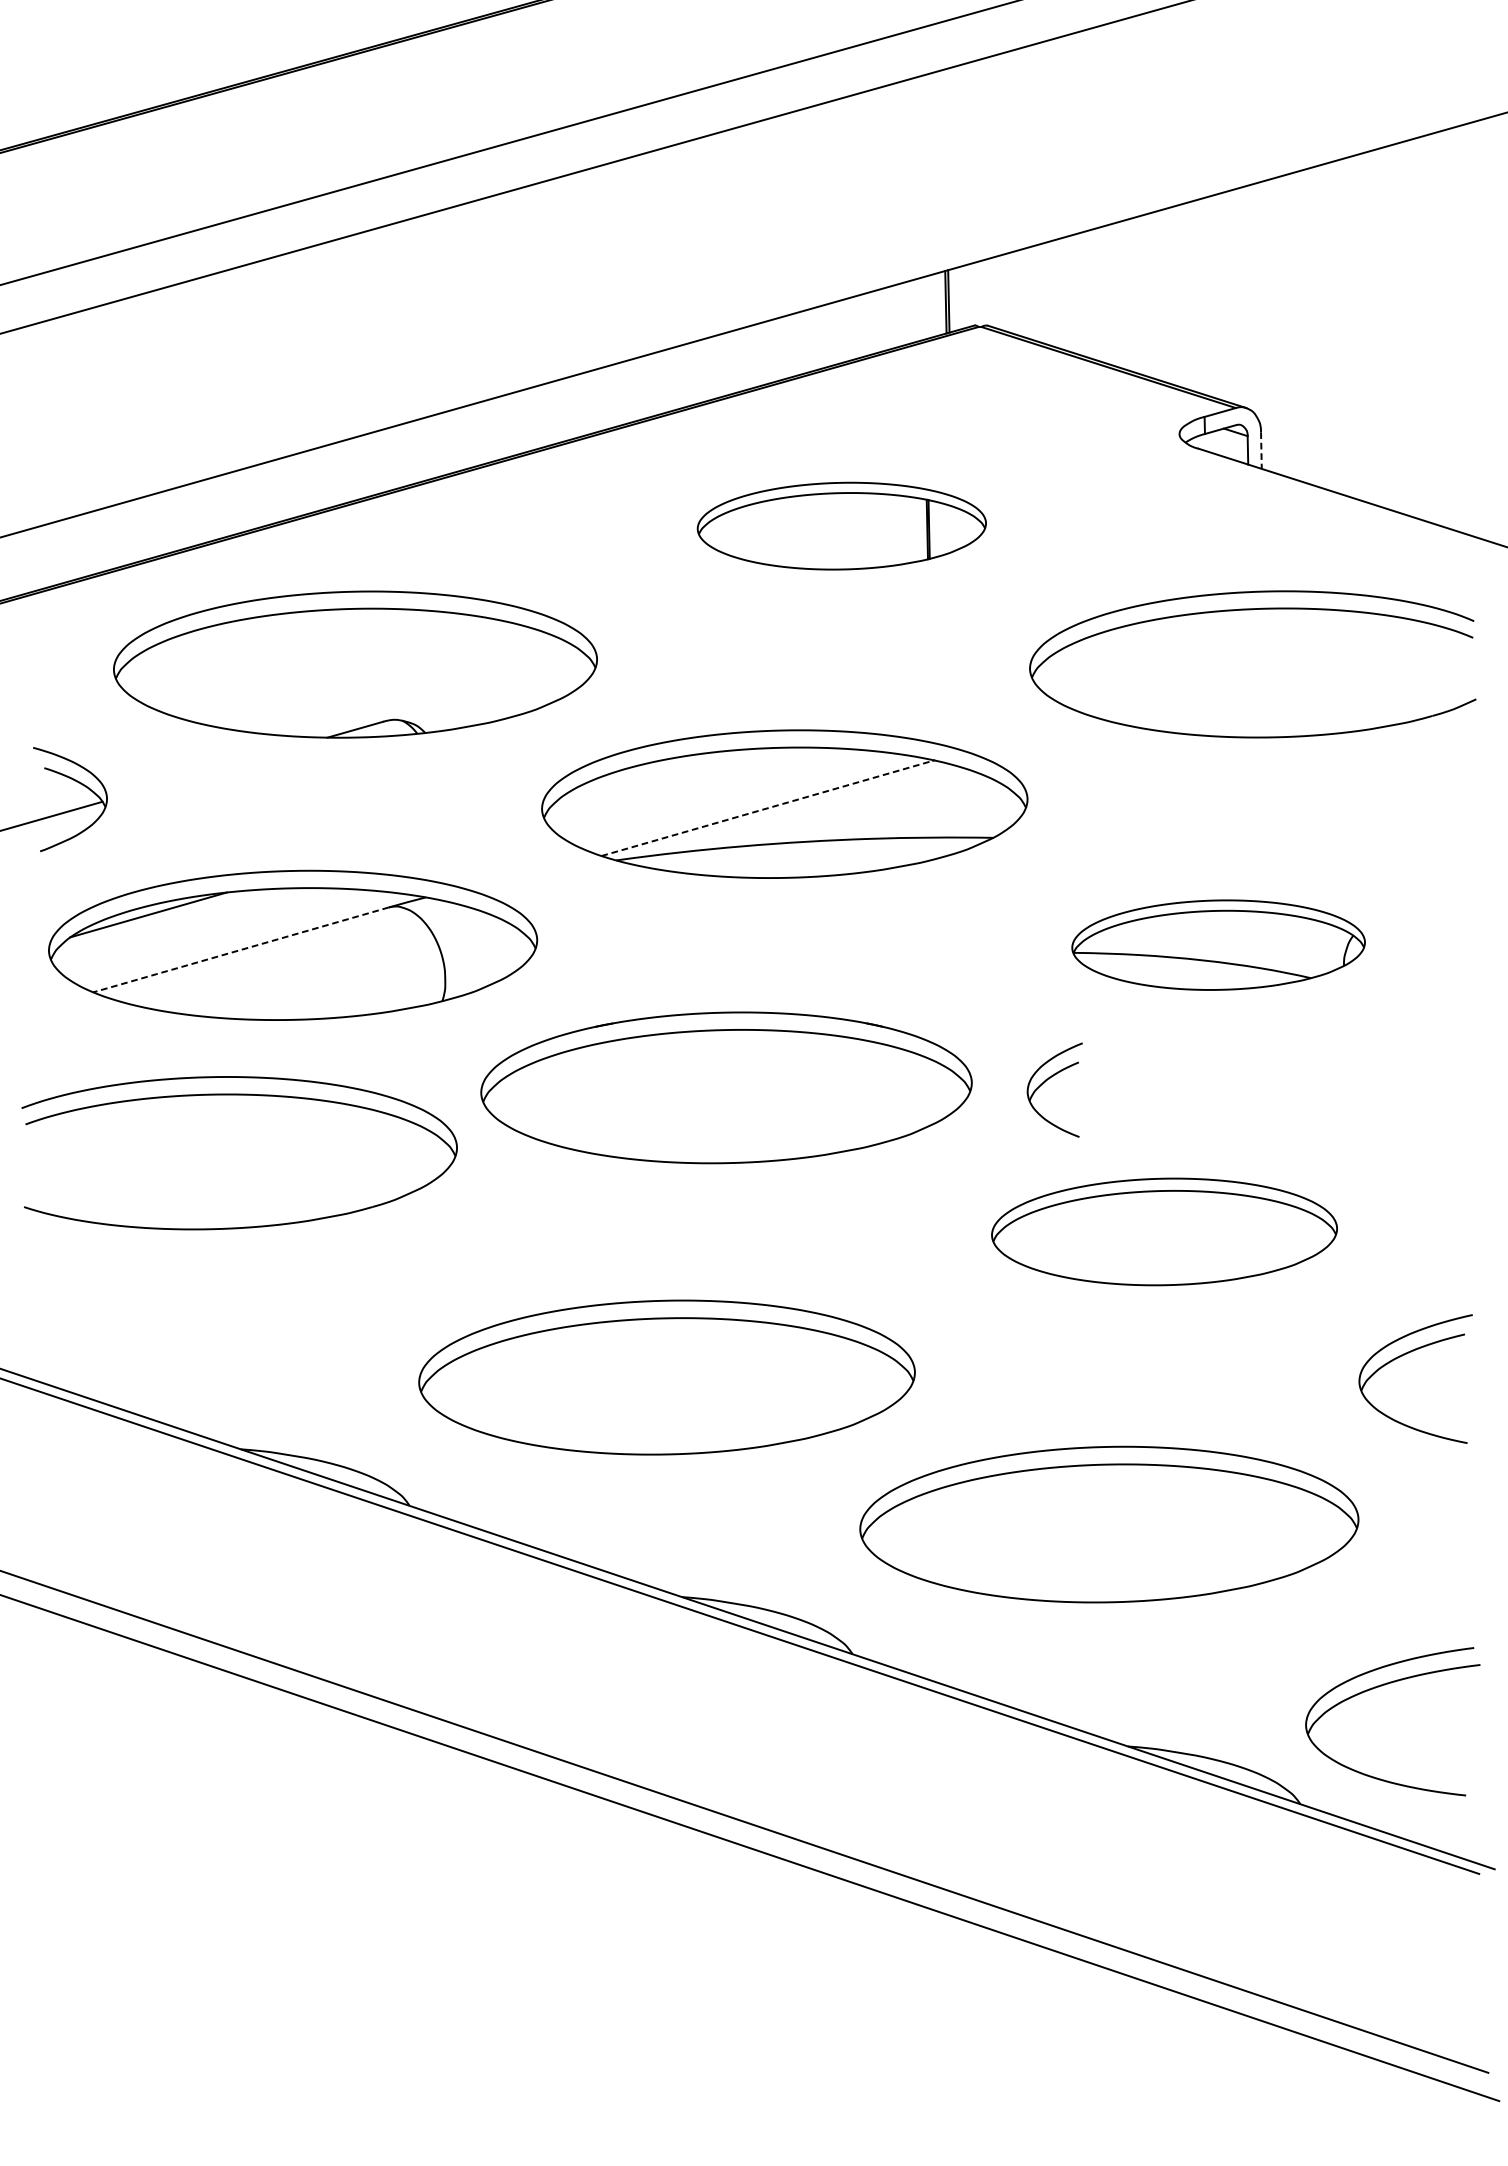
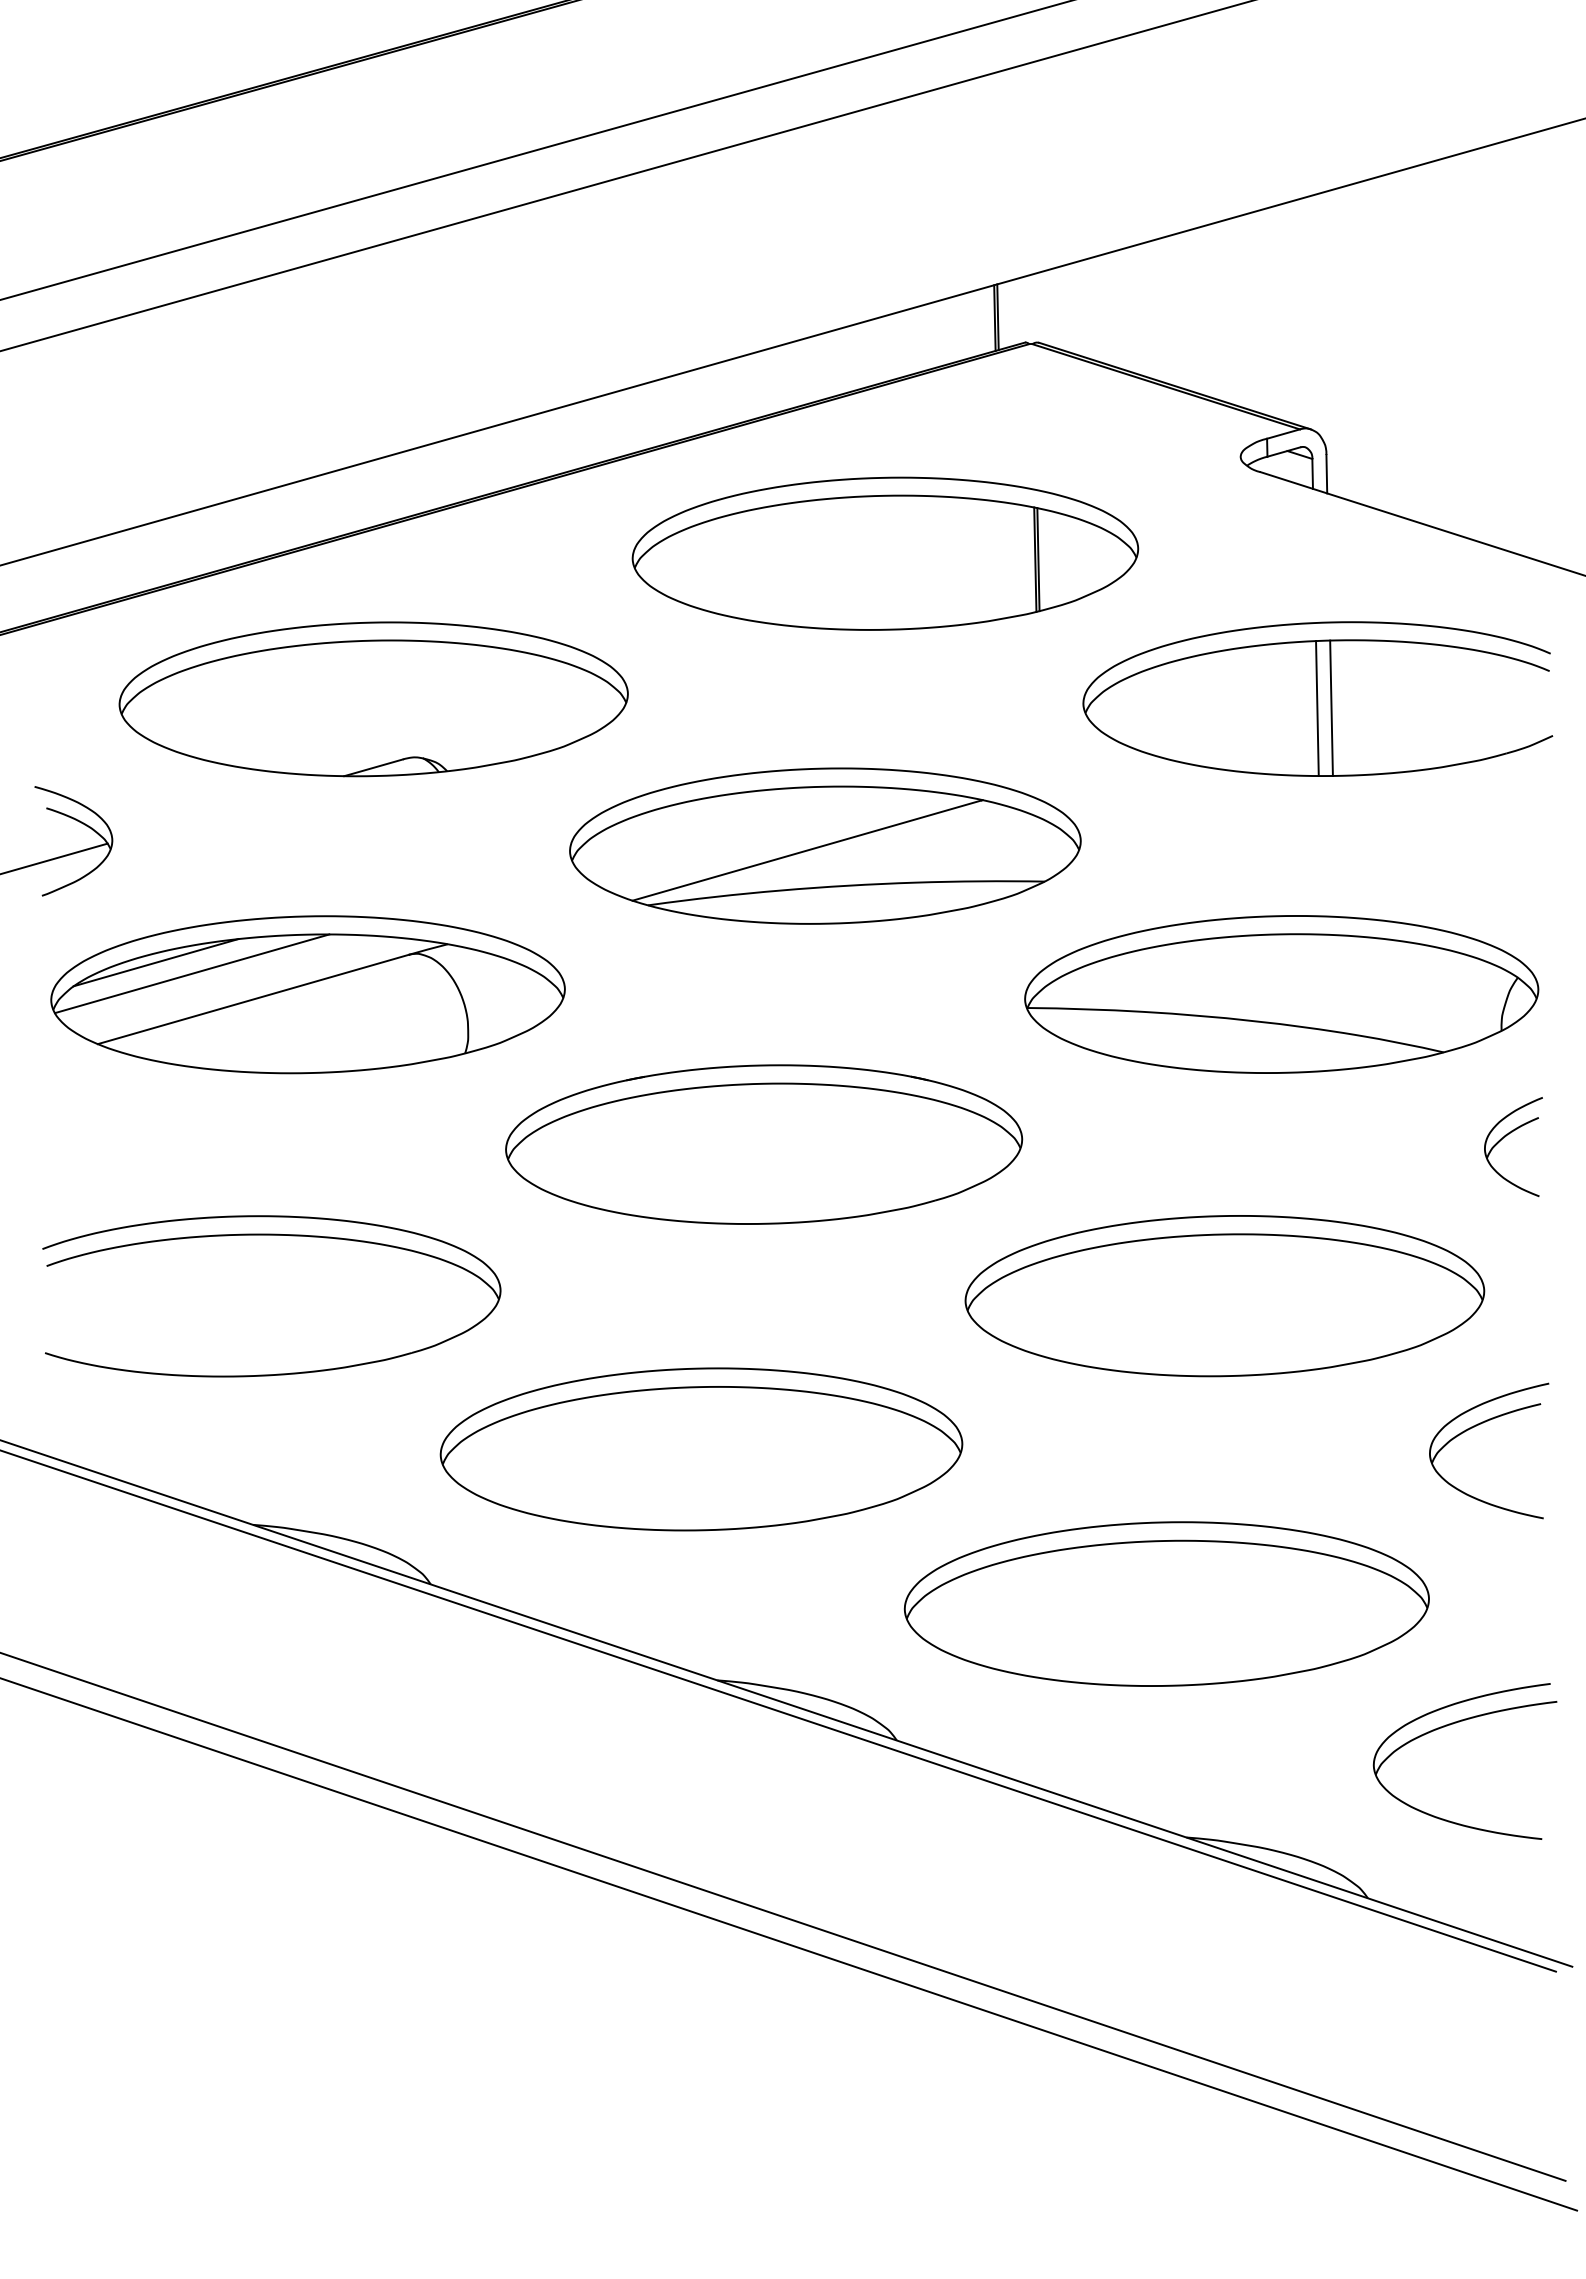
line: (1261, 450) -> (1326, 474), dashed -> solid
part: (841, 526) -> (885, 553), size x1.67
line: (1265, 672) -> (1331, 707), added
line: (1252, 673) -> (1317, 708), added
line: (767, 808) -> (807, 850), dashed -> solid
line: (182, 925) -> (191, 973), added
part: (1218, 945) -> (1281, 994), size x1.67
line: (241, 949) -> (253, 999), dashed -> solid
part: (1047, 1081) -> (1505, 1137), moved
part: (239, 1095) -> (271, 1235), moved
part: (1164, 1232) -> (1224, 1296), size x1.43
part: (1381, 1686) -> (1453, 1724), moved

